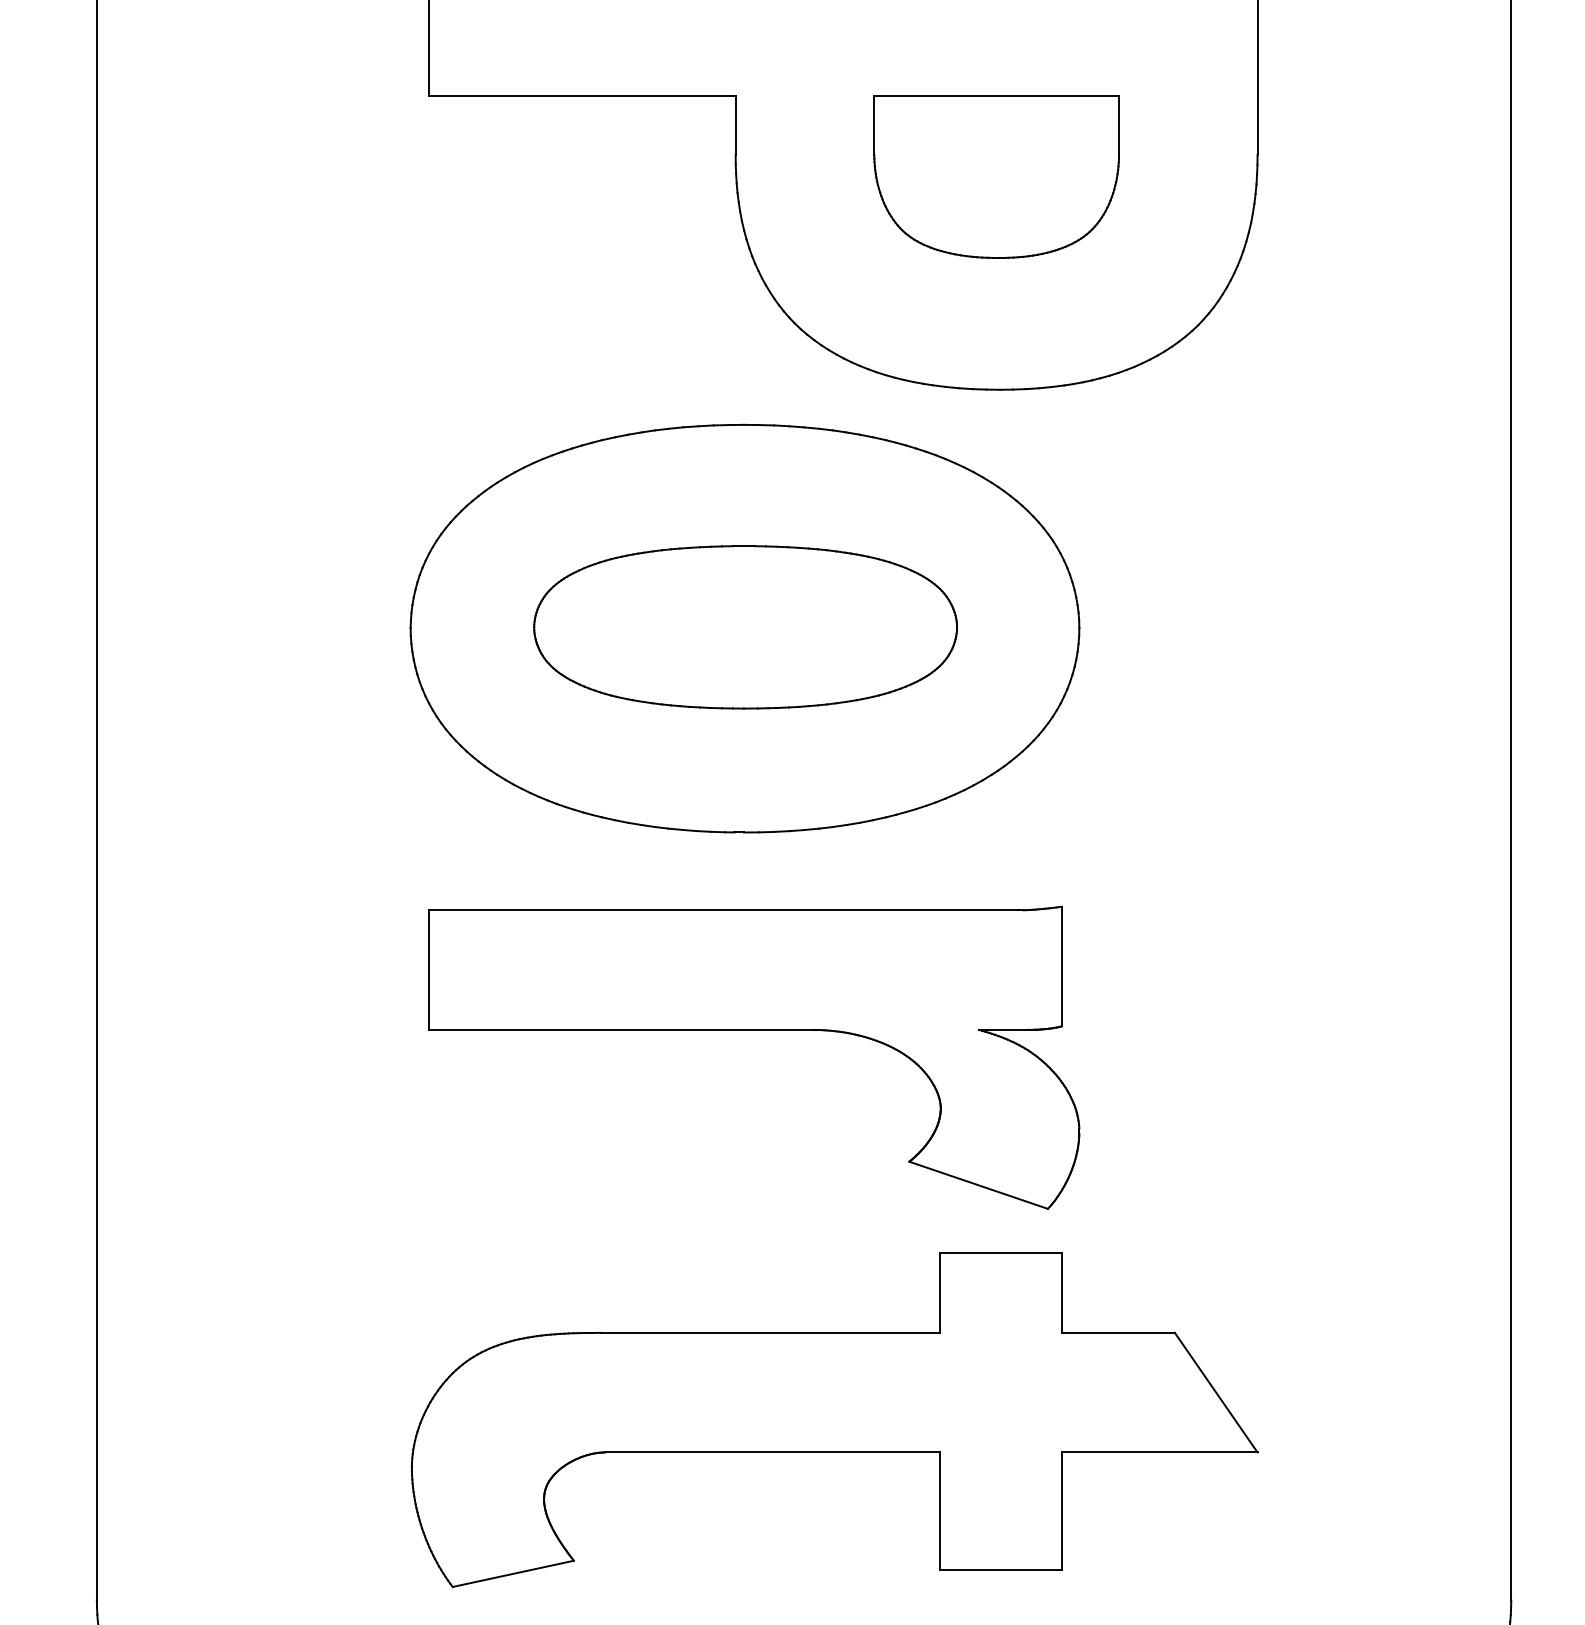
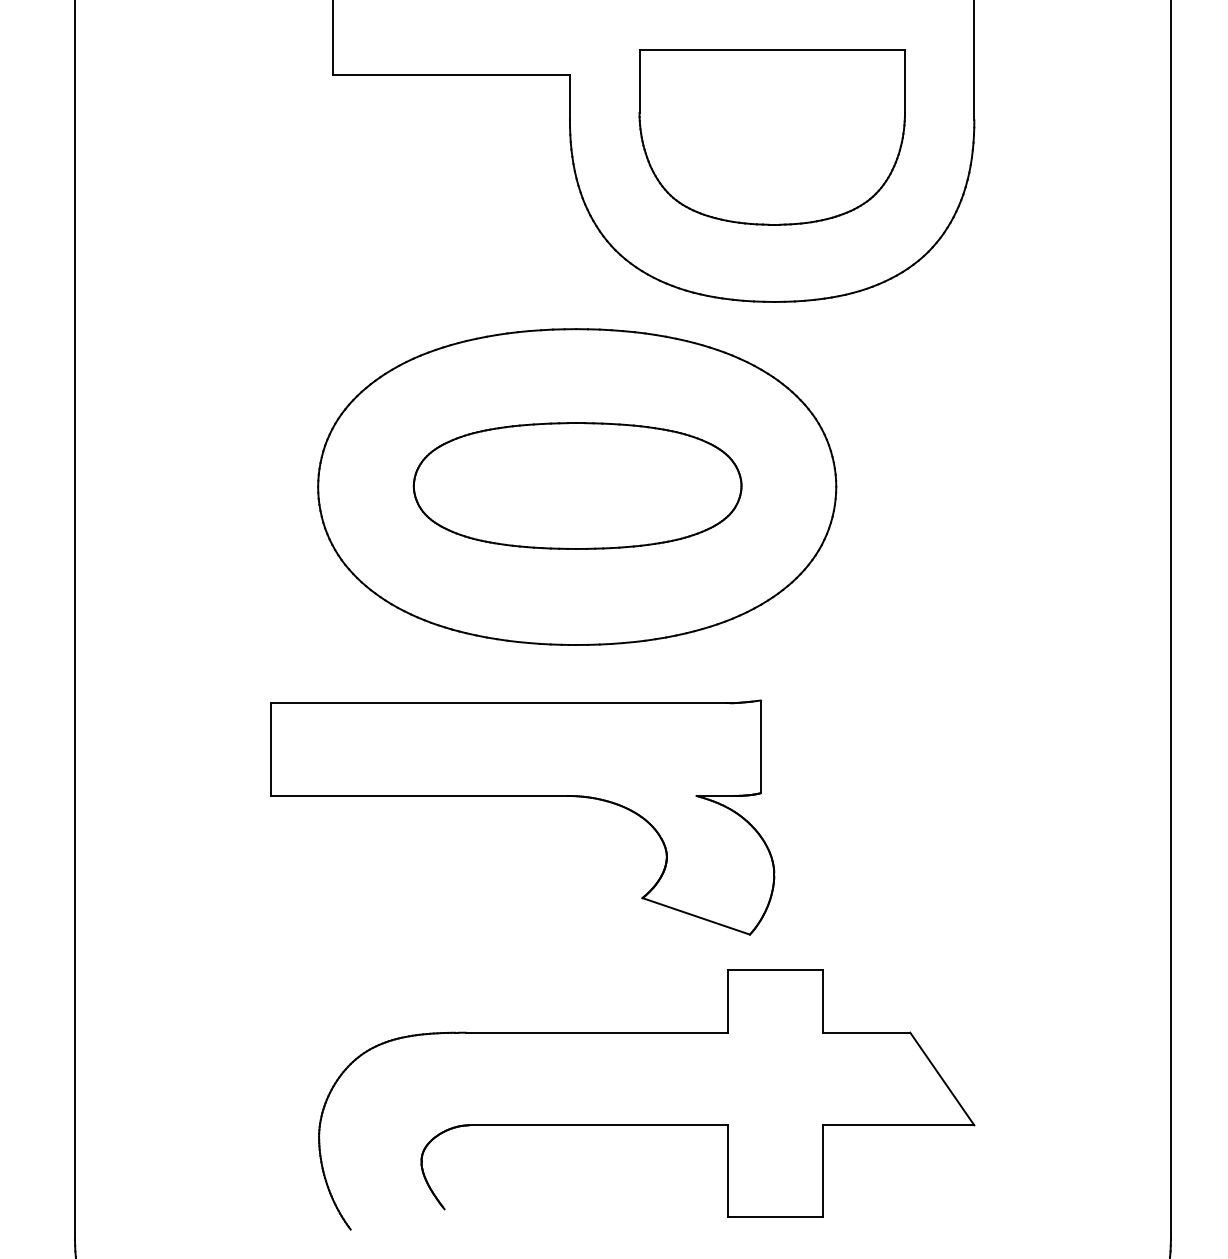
part: (995, 177) -> (771, 137), size x1.4
part: (754, 1030) -> (522, 796), moved
line: (513, 1573) -> (397, 1219), removed

